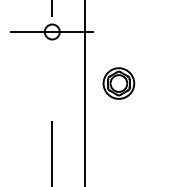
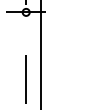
part: (118, 82) -> (57, 36), removed

